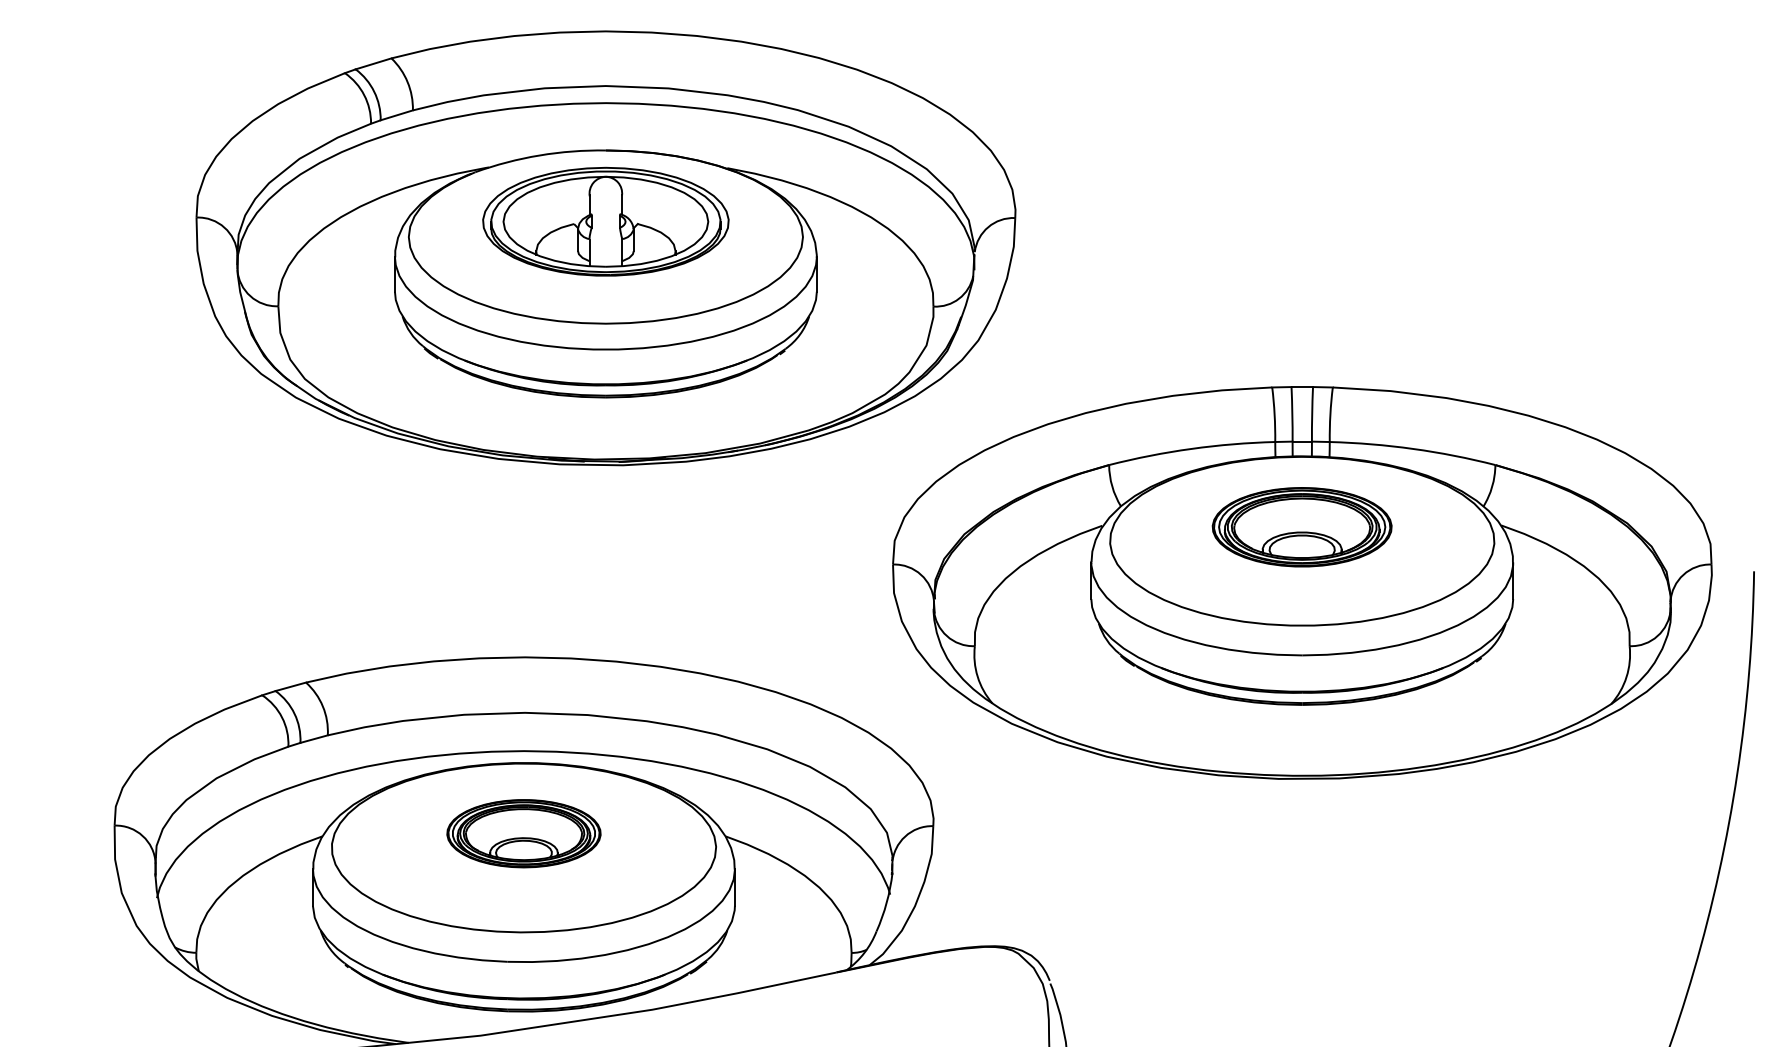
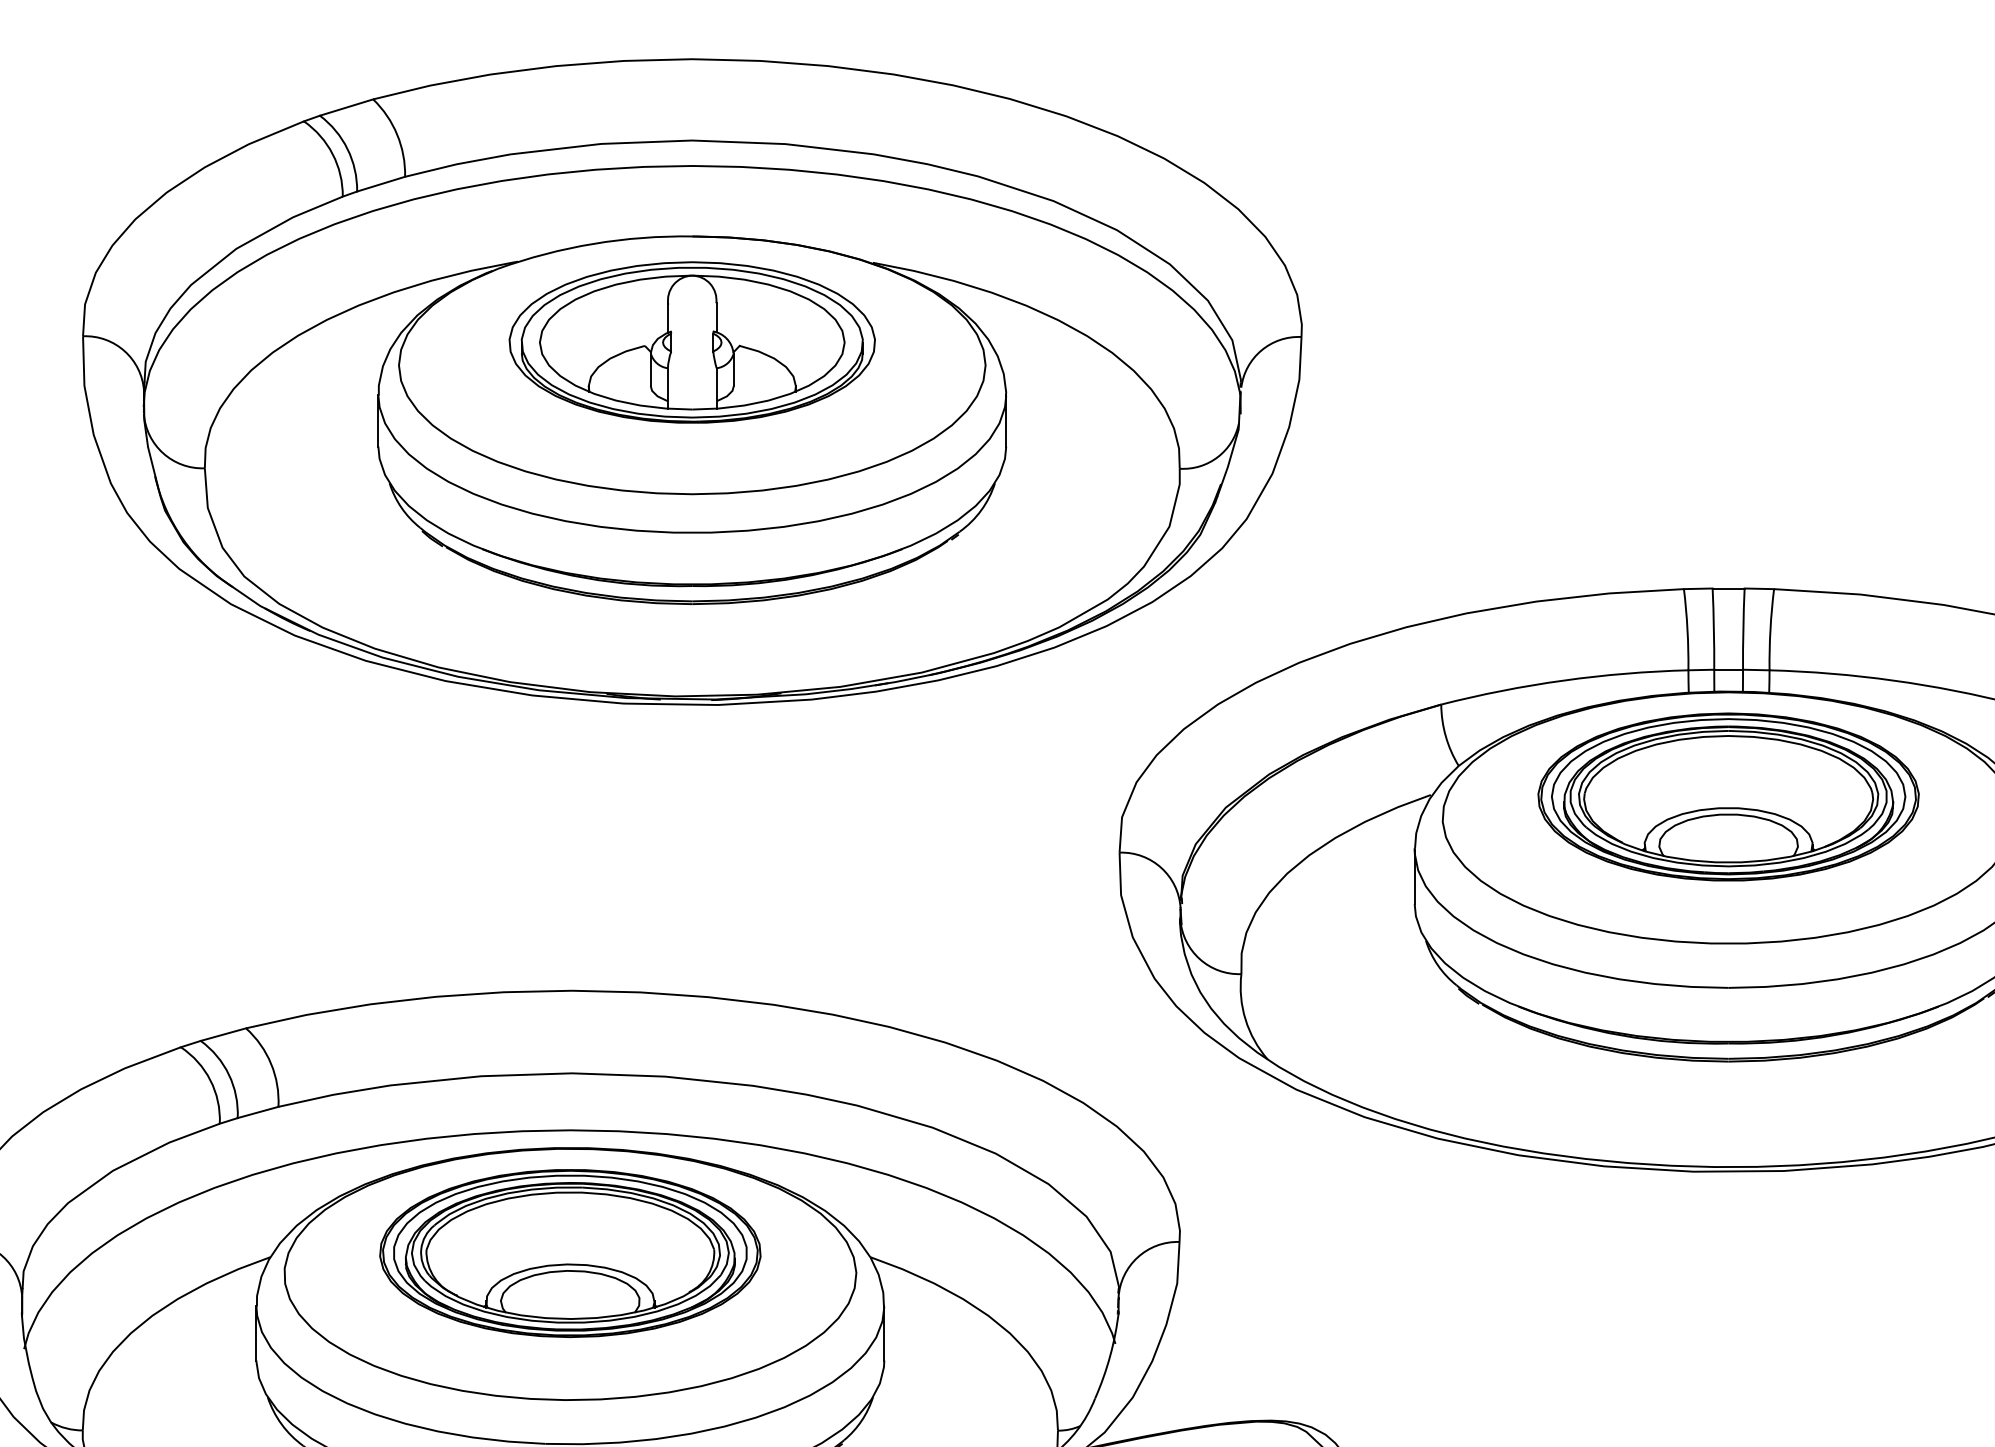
part: (1301, 527) -> (1727, 797), size x1.43
part: (523, 833) -> (569, 1252), size x1.67

